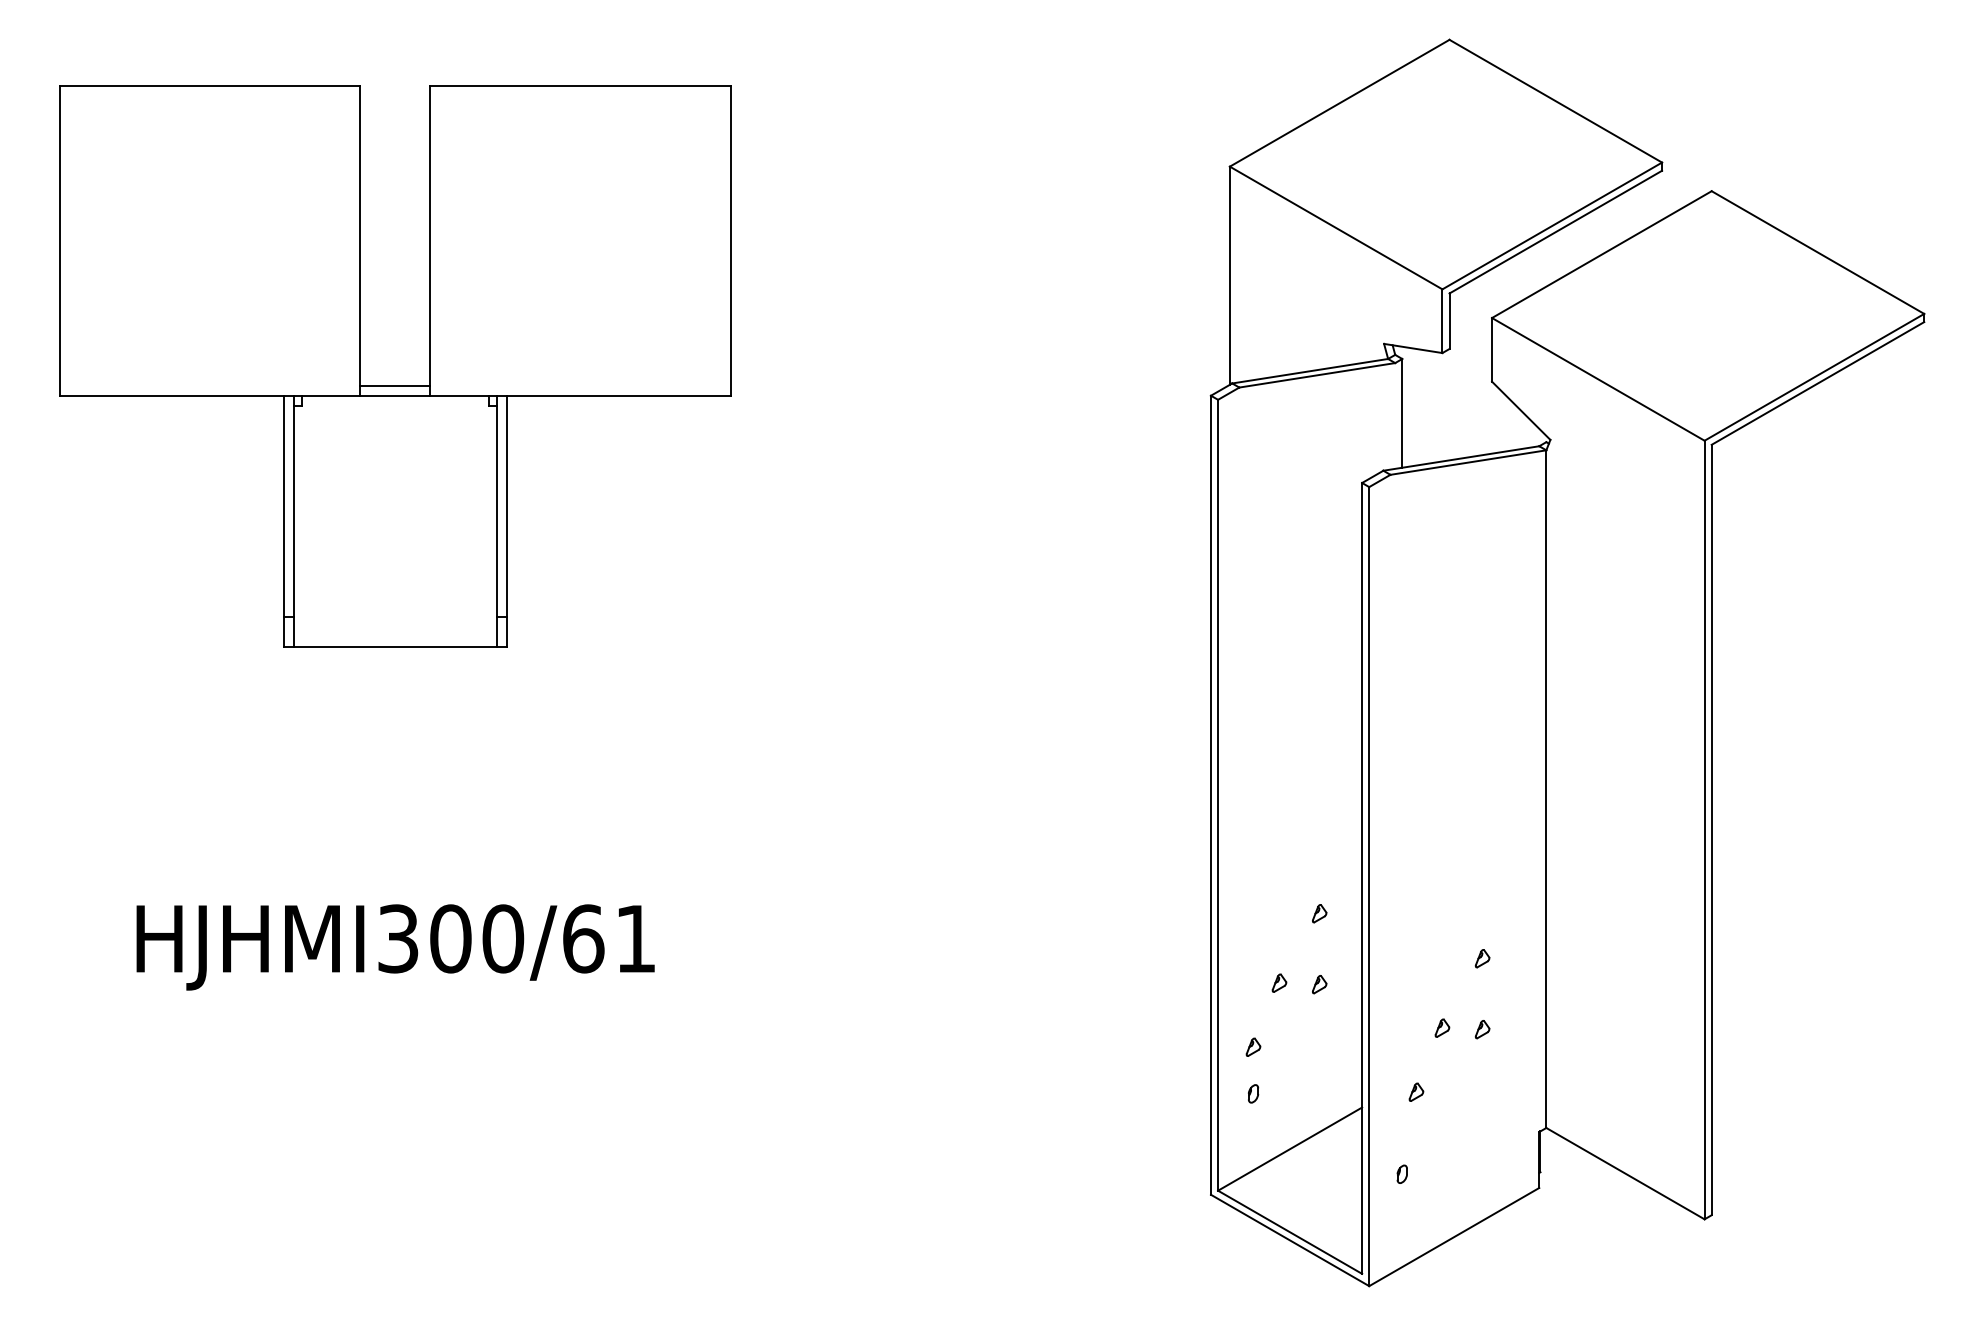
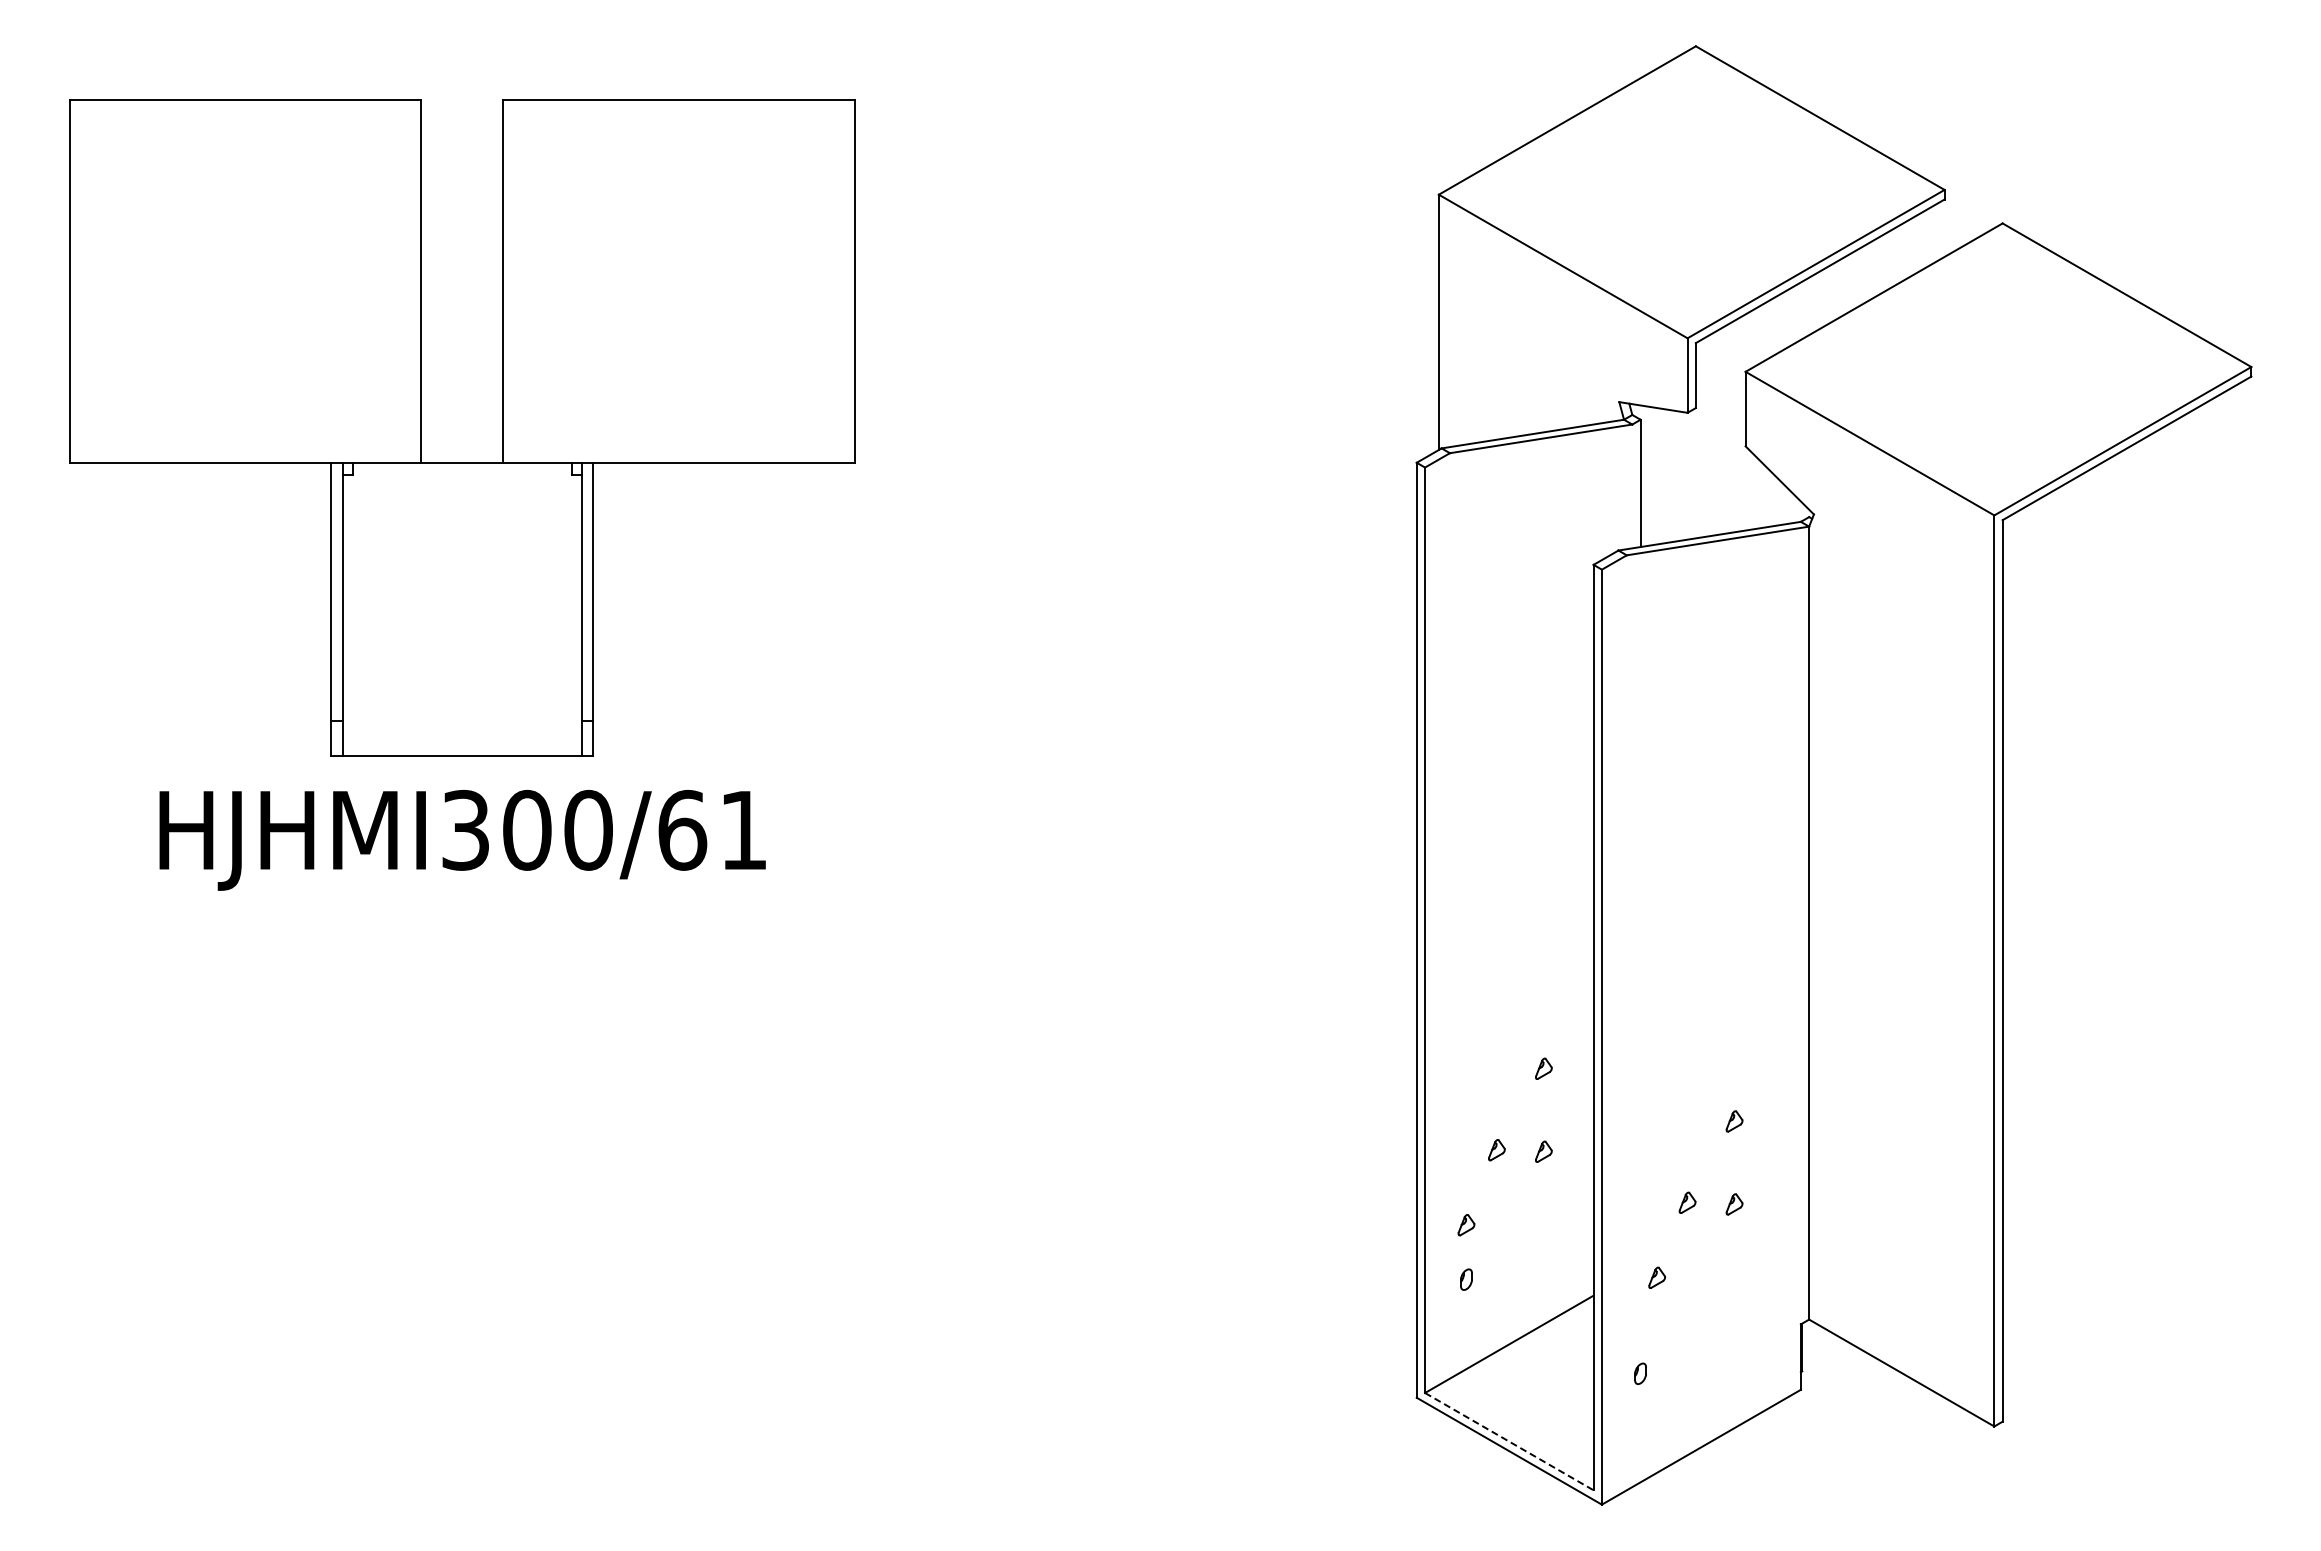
line: (395, 386) -> (462, 451), removed
text: (395, 947) -> (462, 840), moved
line: (1290, 1232) -> (1509, 1441), solid -> dashed

